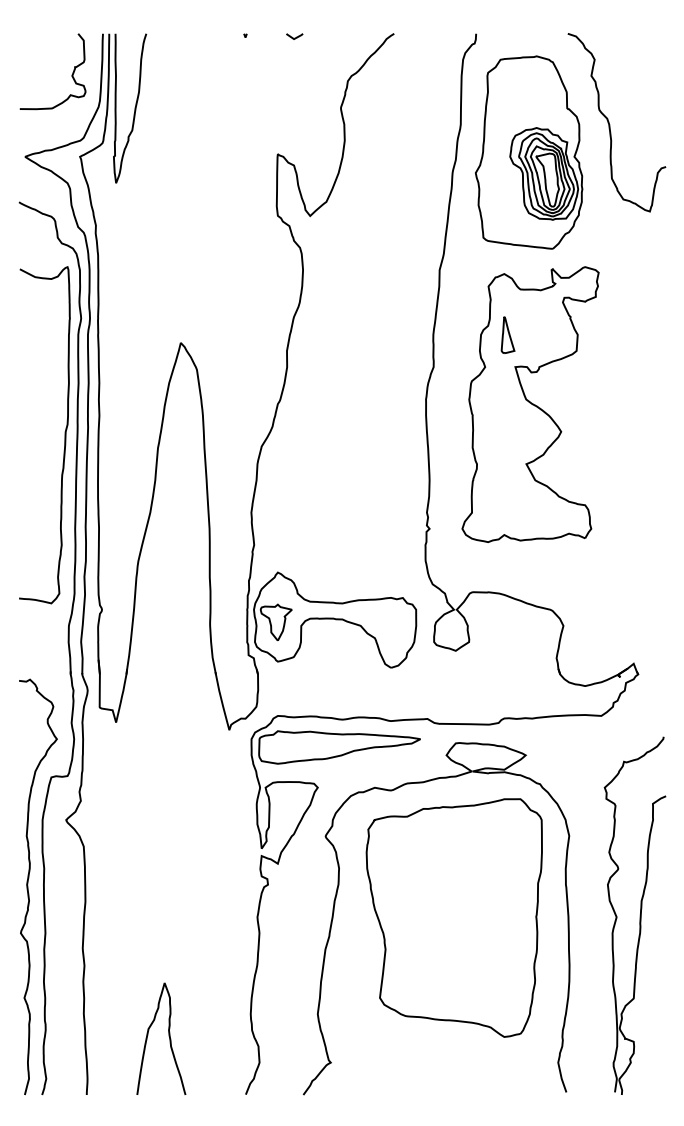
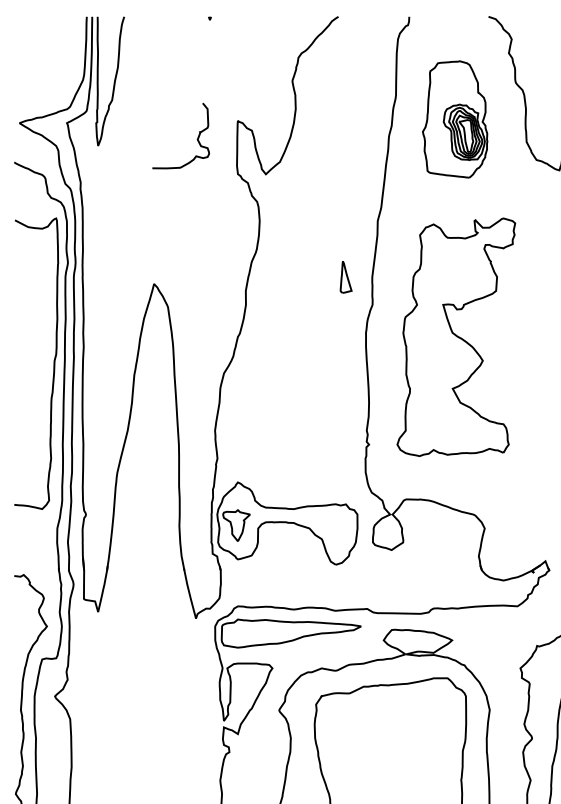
line: (294, 37) -> (252, 20), removed
curve: (71, 74) -> (197, 138), moved
part: (529, 152) -> (455, 119), size x0.7
part: (507, 334) -> (345, 276), moved

